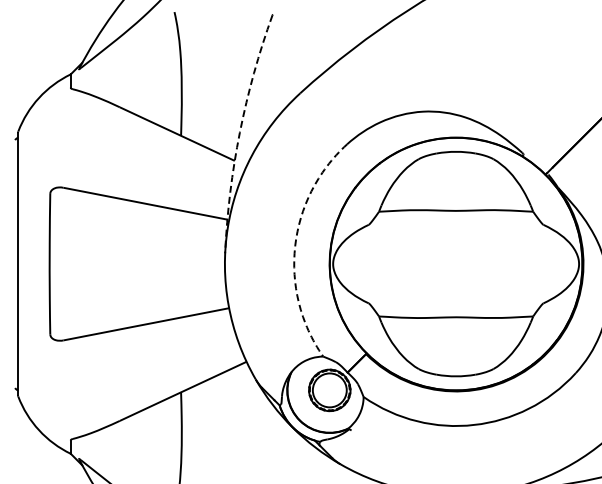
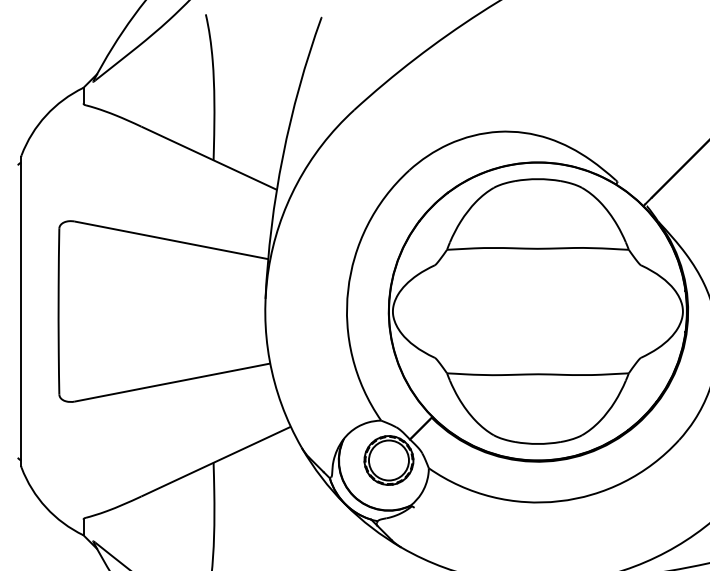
arc: (239, 132) -> (282, 156), dashed -> solid
arc: (295, 246) -> (348, 290), dashed -> solid

